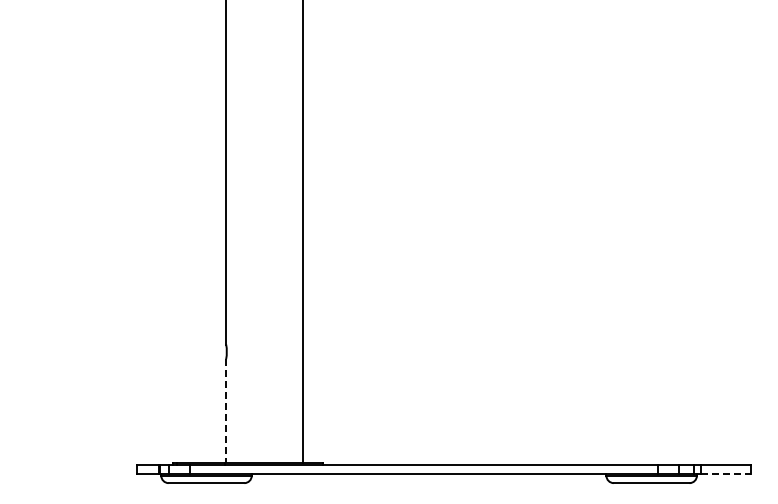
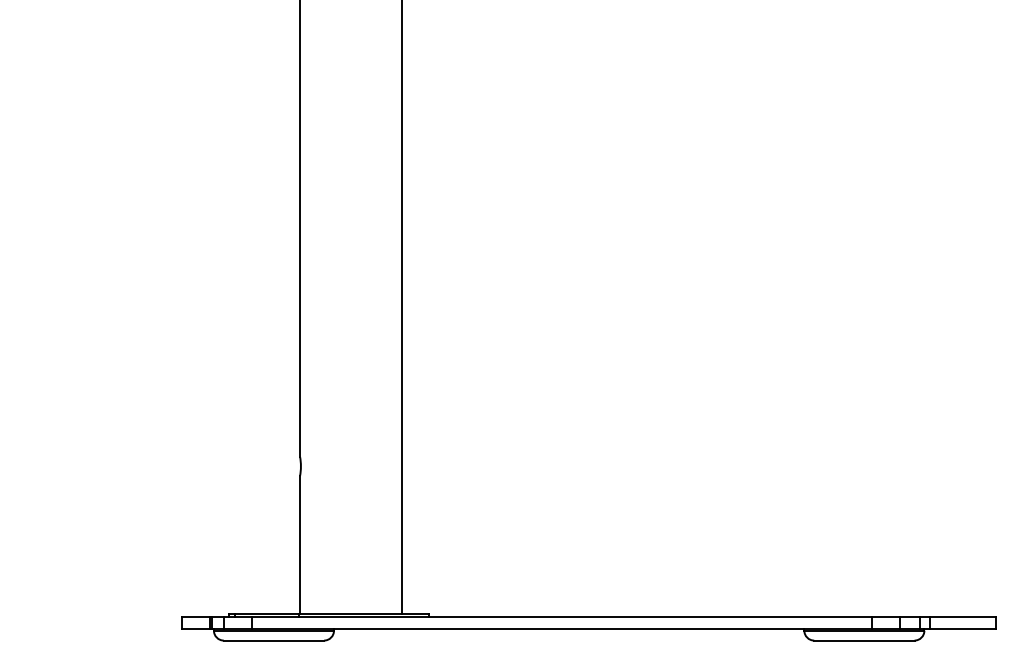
line: (226, 411) -> (300, 545), dashed -> solid
line: (725, 474) -> (962, 629), dashed -> solid

